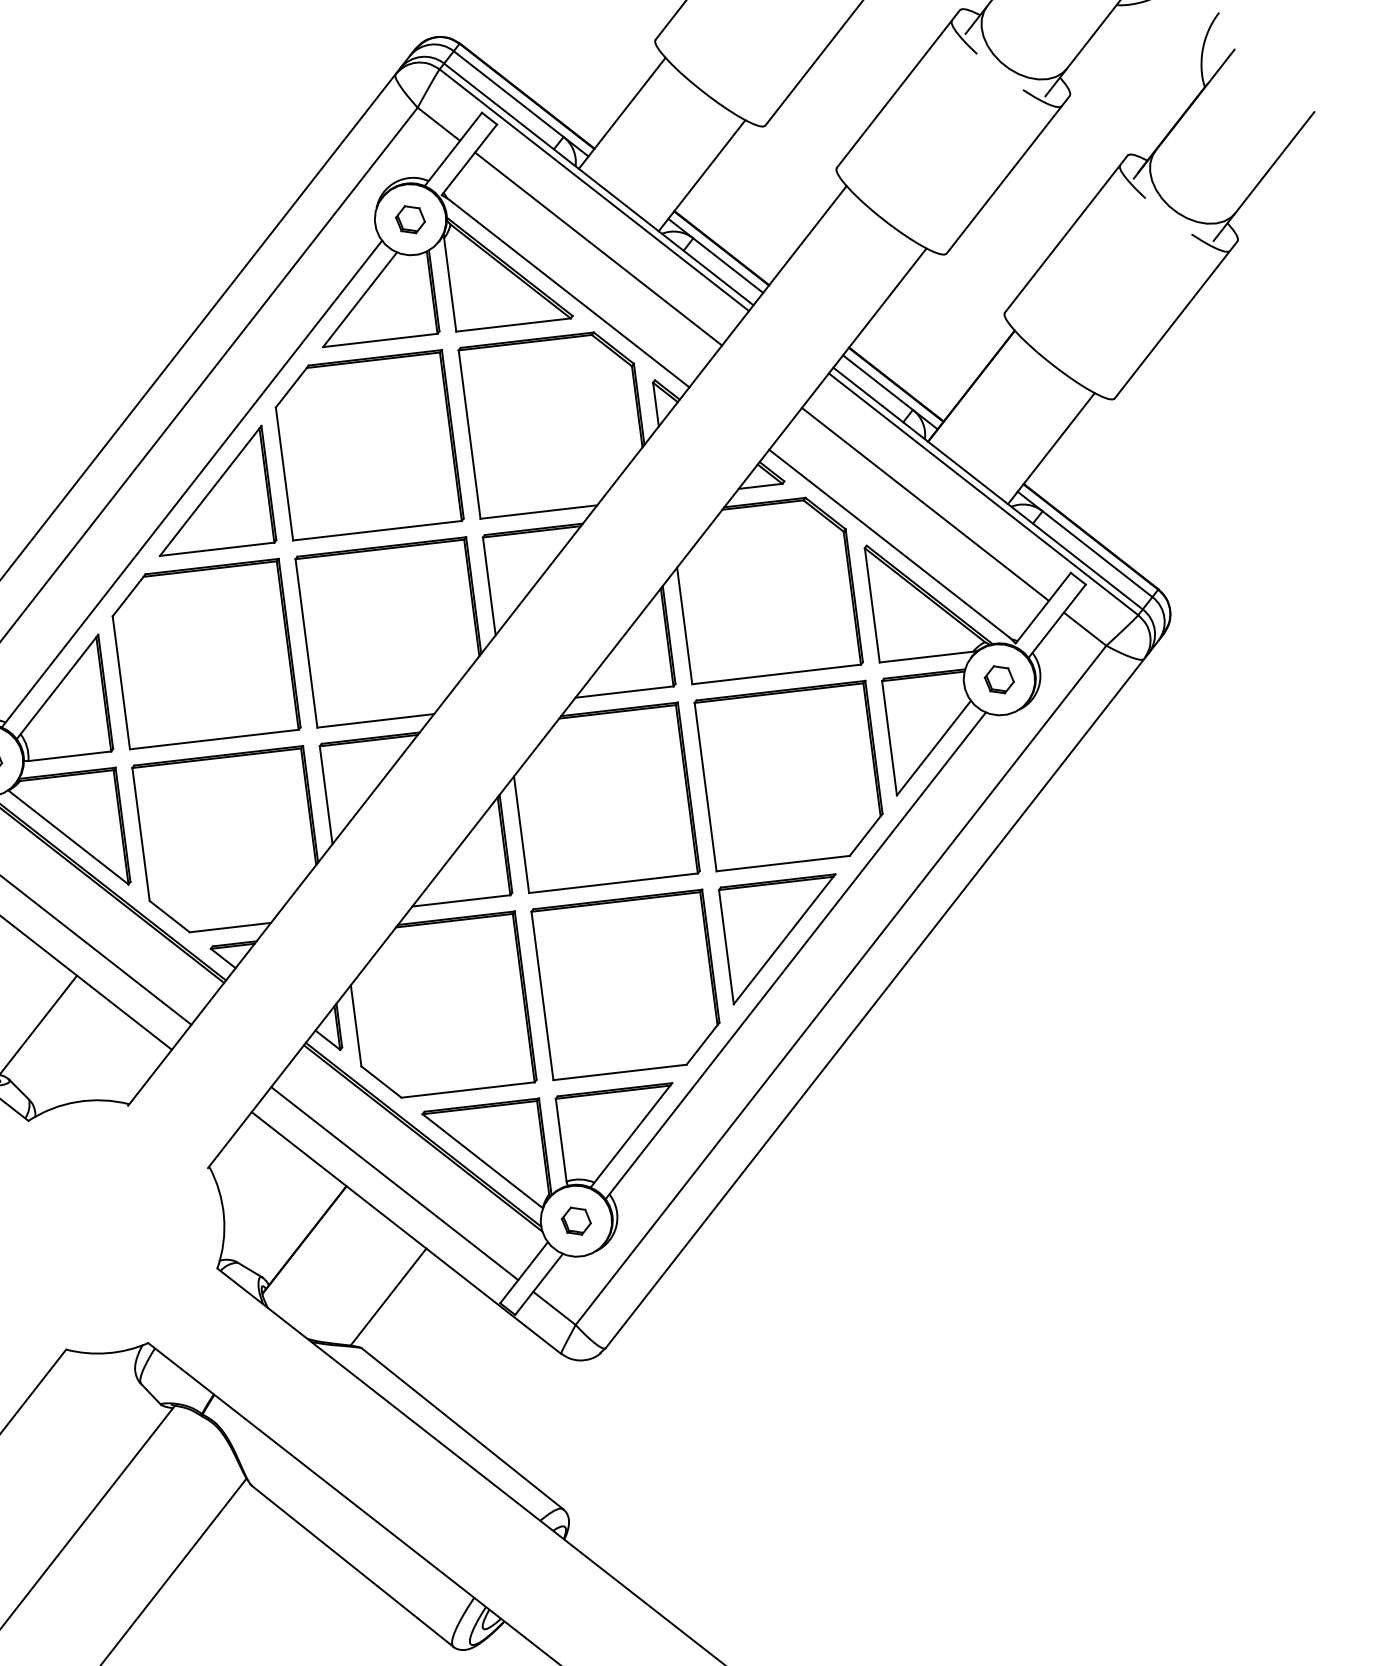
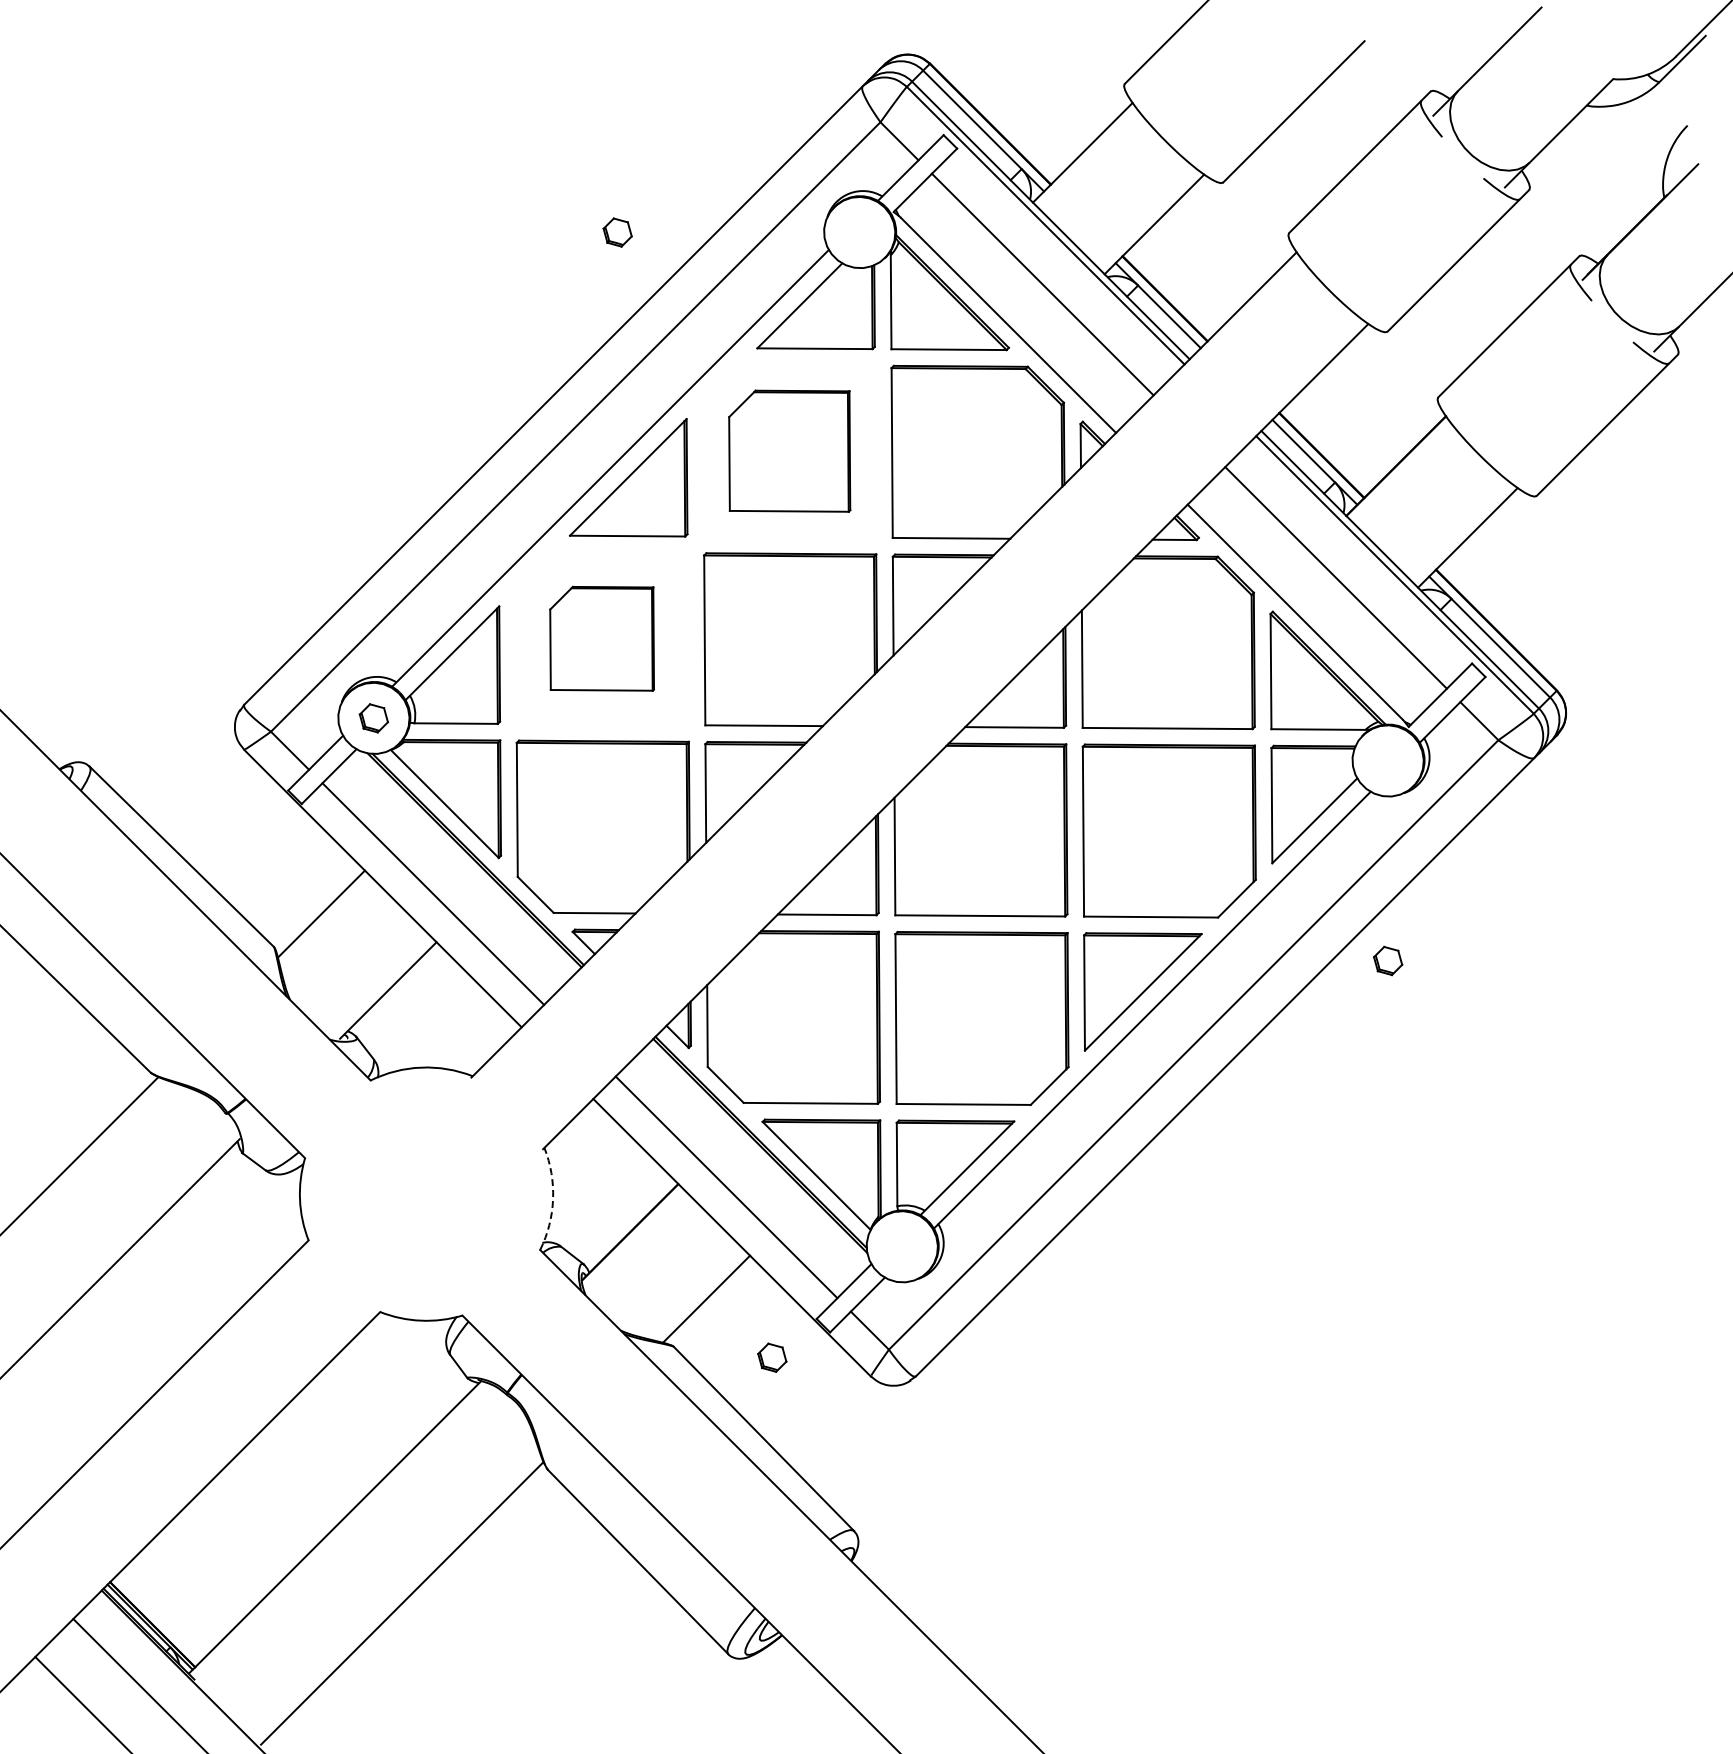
part: (410, 219) -> (617, 232), moved
part: (367, 444) -> (789, 450), size x0.7
part: (203, 654) -> (601, 638), size x0.6
part: (999, 679) -> (1388, 960), moved
arc: (224, 1216) -> (553, 1199), solid -> dashed
part: (576, 1220) -> (772, 1357), moved

